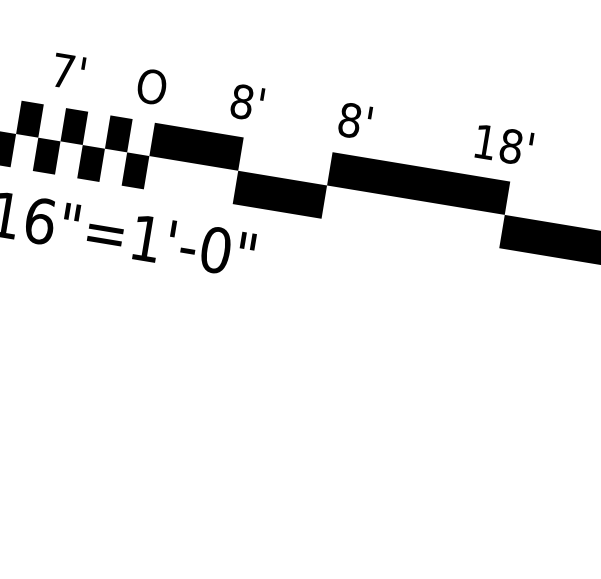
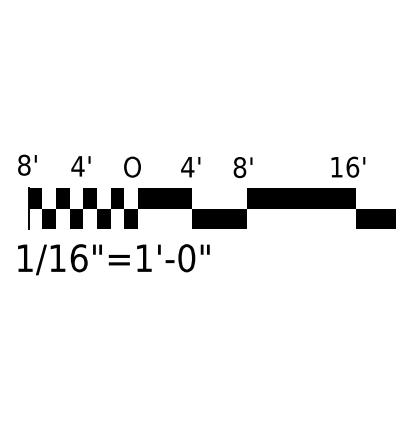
text: (62, 70) -> (77, 166), 7' -> 4'
text: (241, 100) -> (187, 166), 8' -> 4'
text: (354, 120) -> (242, 167), moved
text: (511, 145) -> (352, 166), 18' -> 16'

